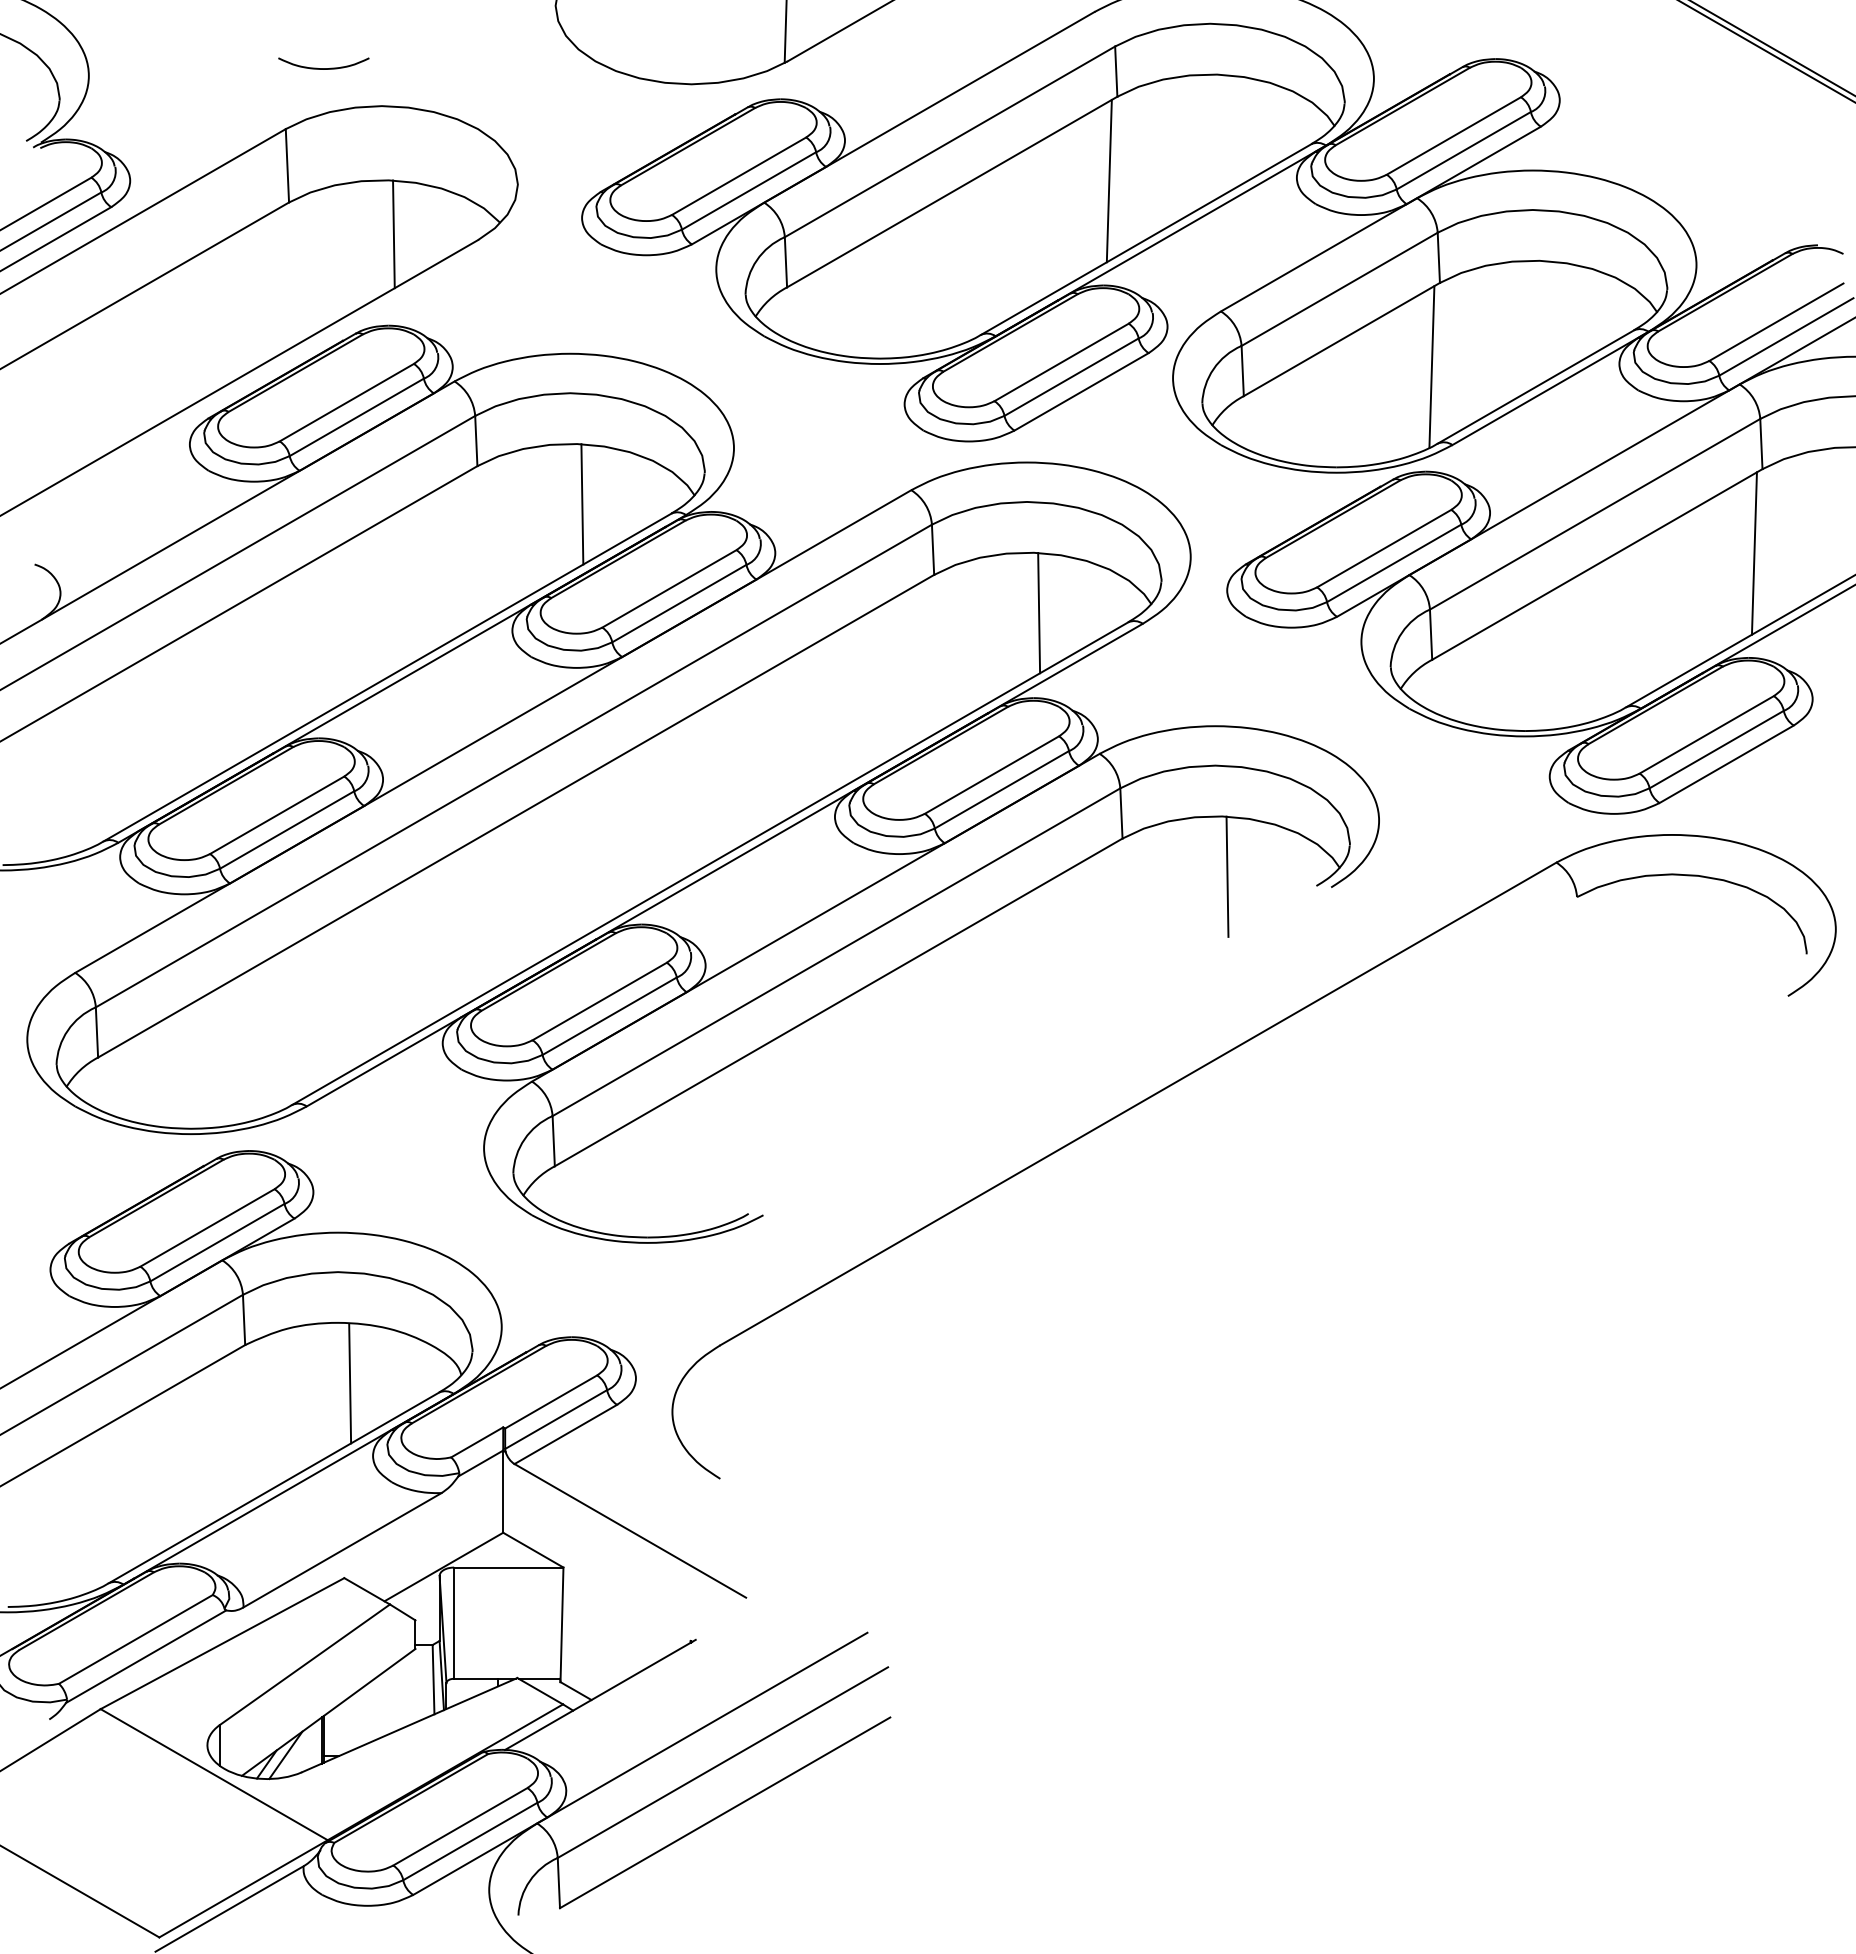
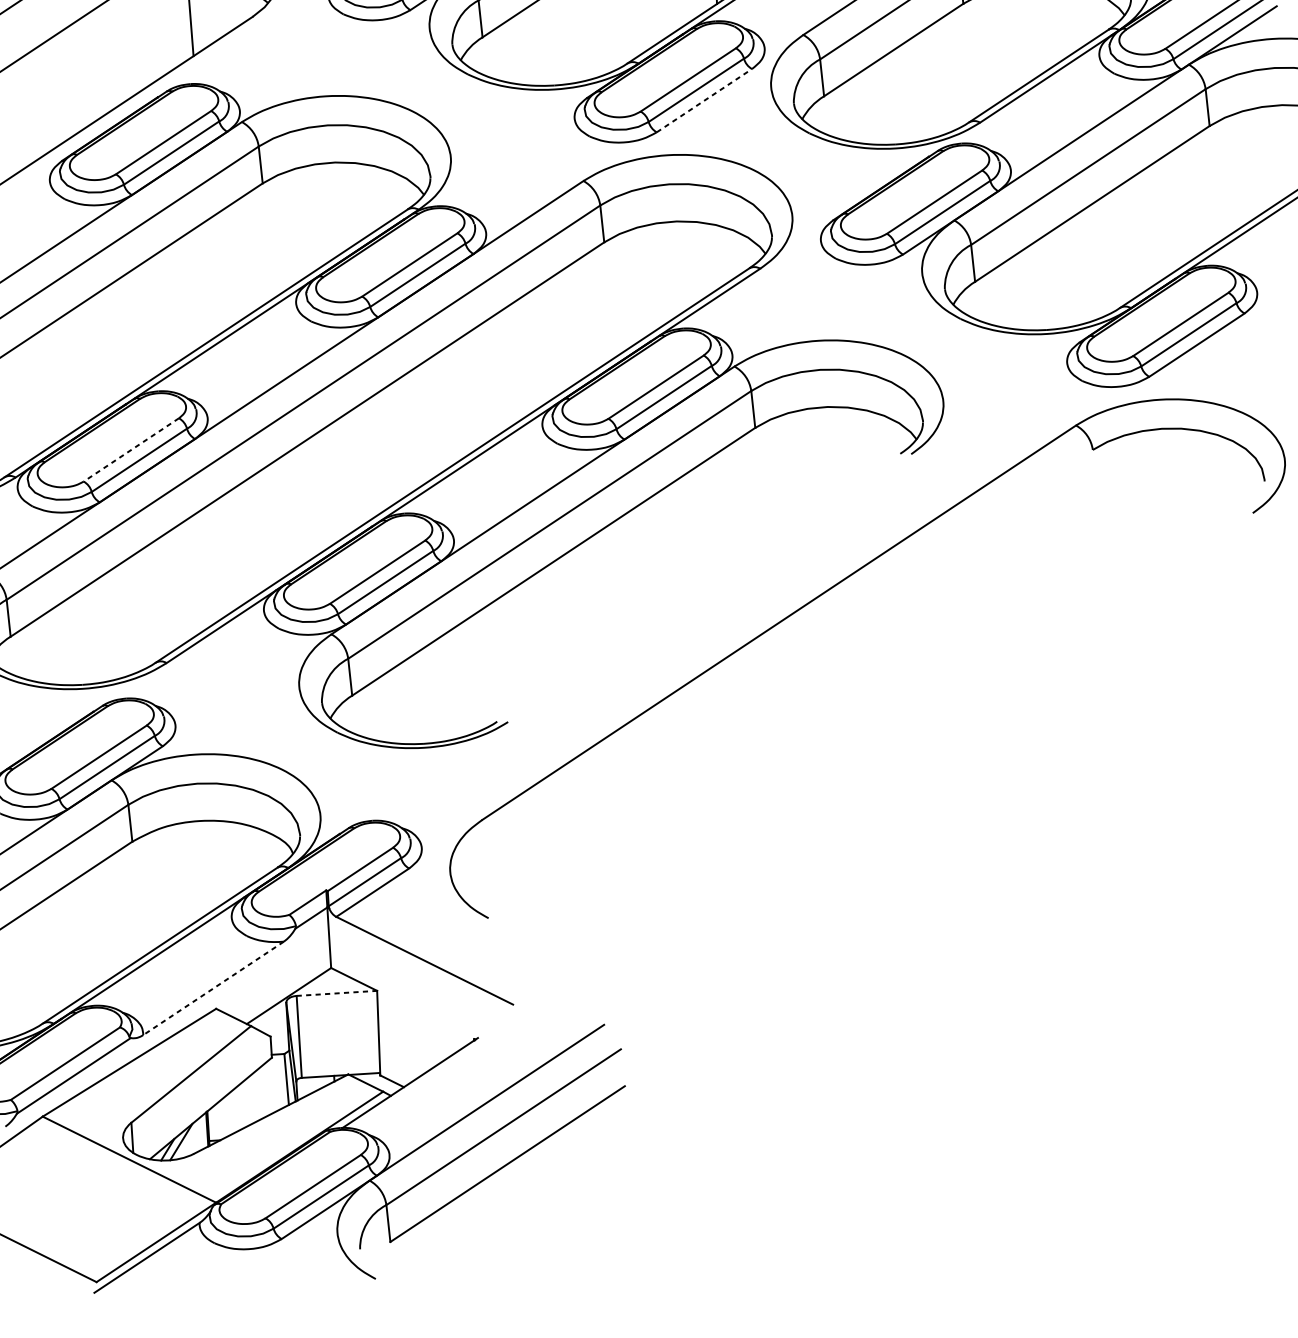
line: (1431, 366) -> (961, 65), removed
line: (1082, 391) -> (705, 100), solid -> dashed
line: (582, 504) -> (341, 206), removed
line: (1753, 553) -> (1206, 188), removed
line: (1039, 612) -> (683, 265), removed
line: (276, 815) -> (130, 450), solid -> dashed
line: (1227, 876) -> (834, 450), removed
line: (350, 1383) -> (211, 865), removed
line: (342, 1550) -> (213, 988), solid -> dashed
line: (508, 1567) -> (336, 993), solid -> dashed

